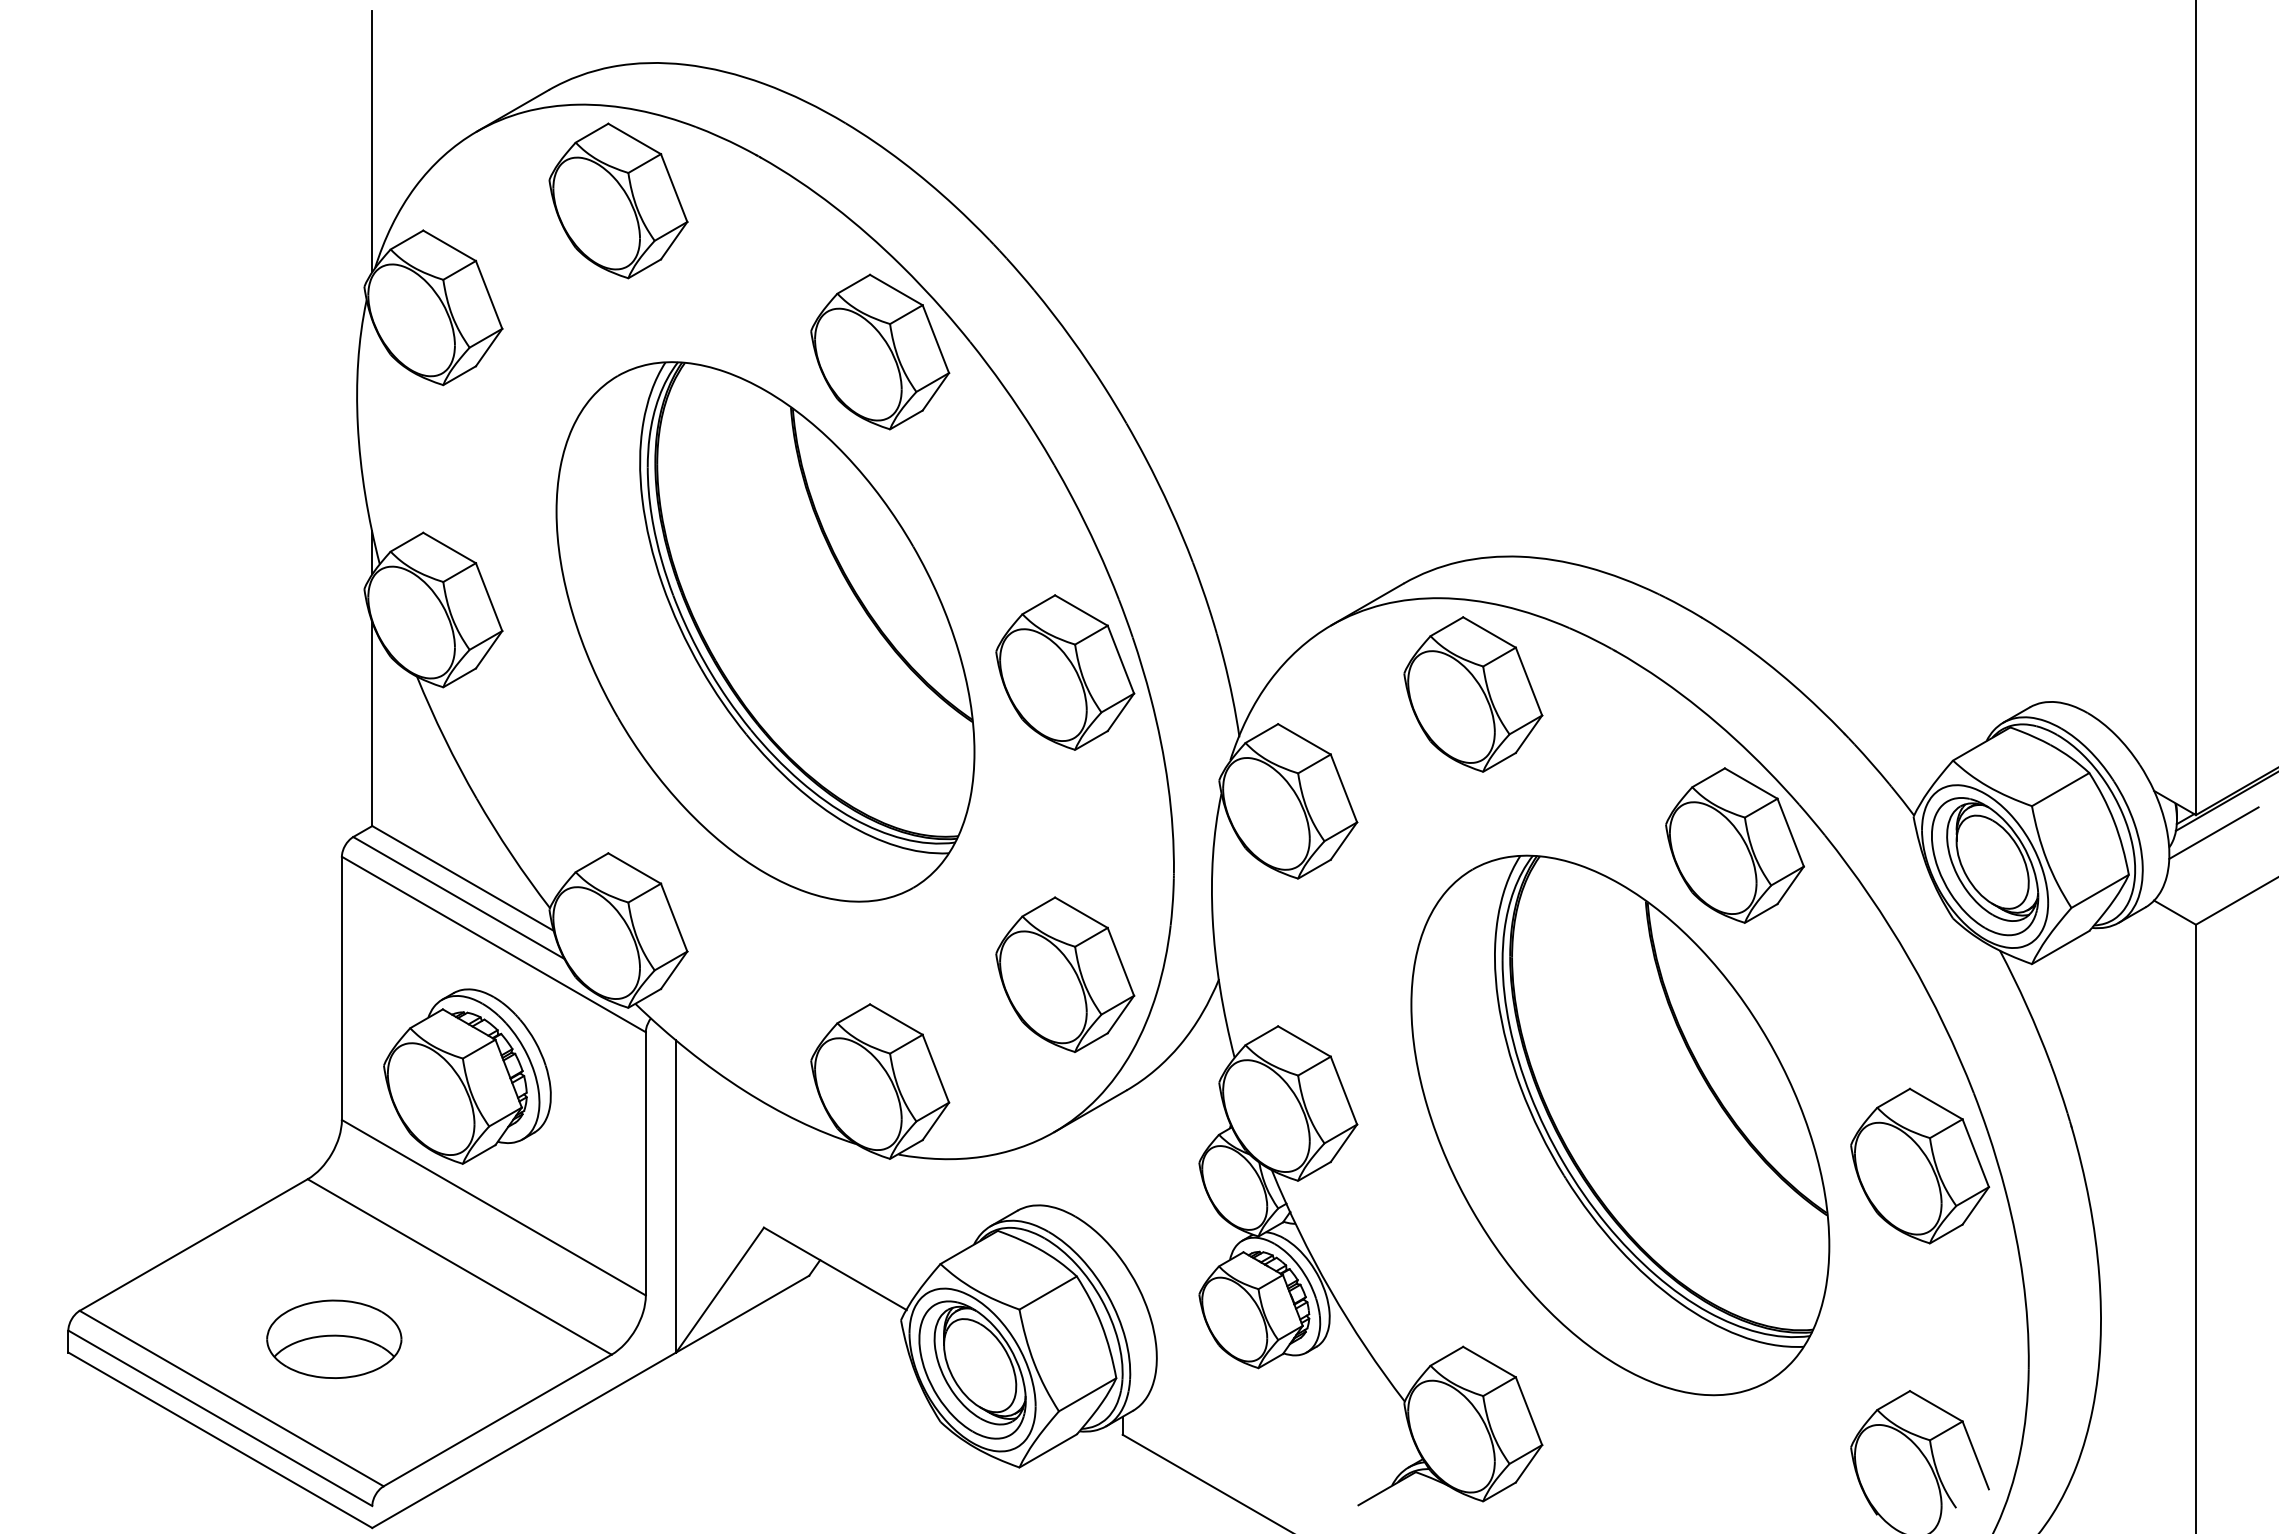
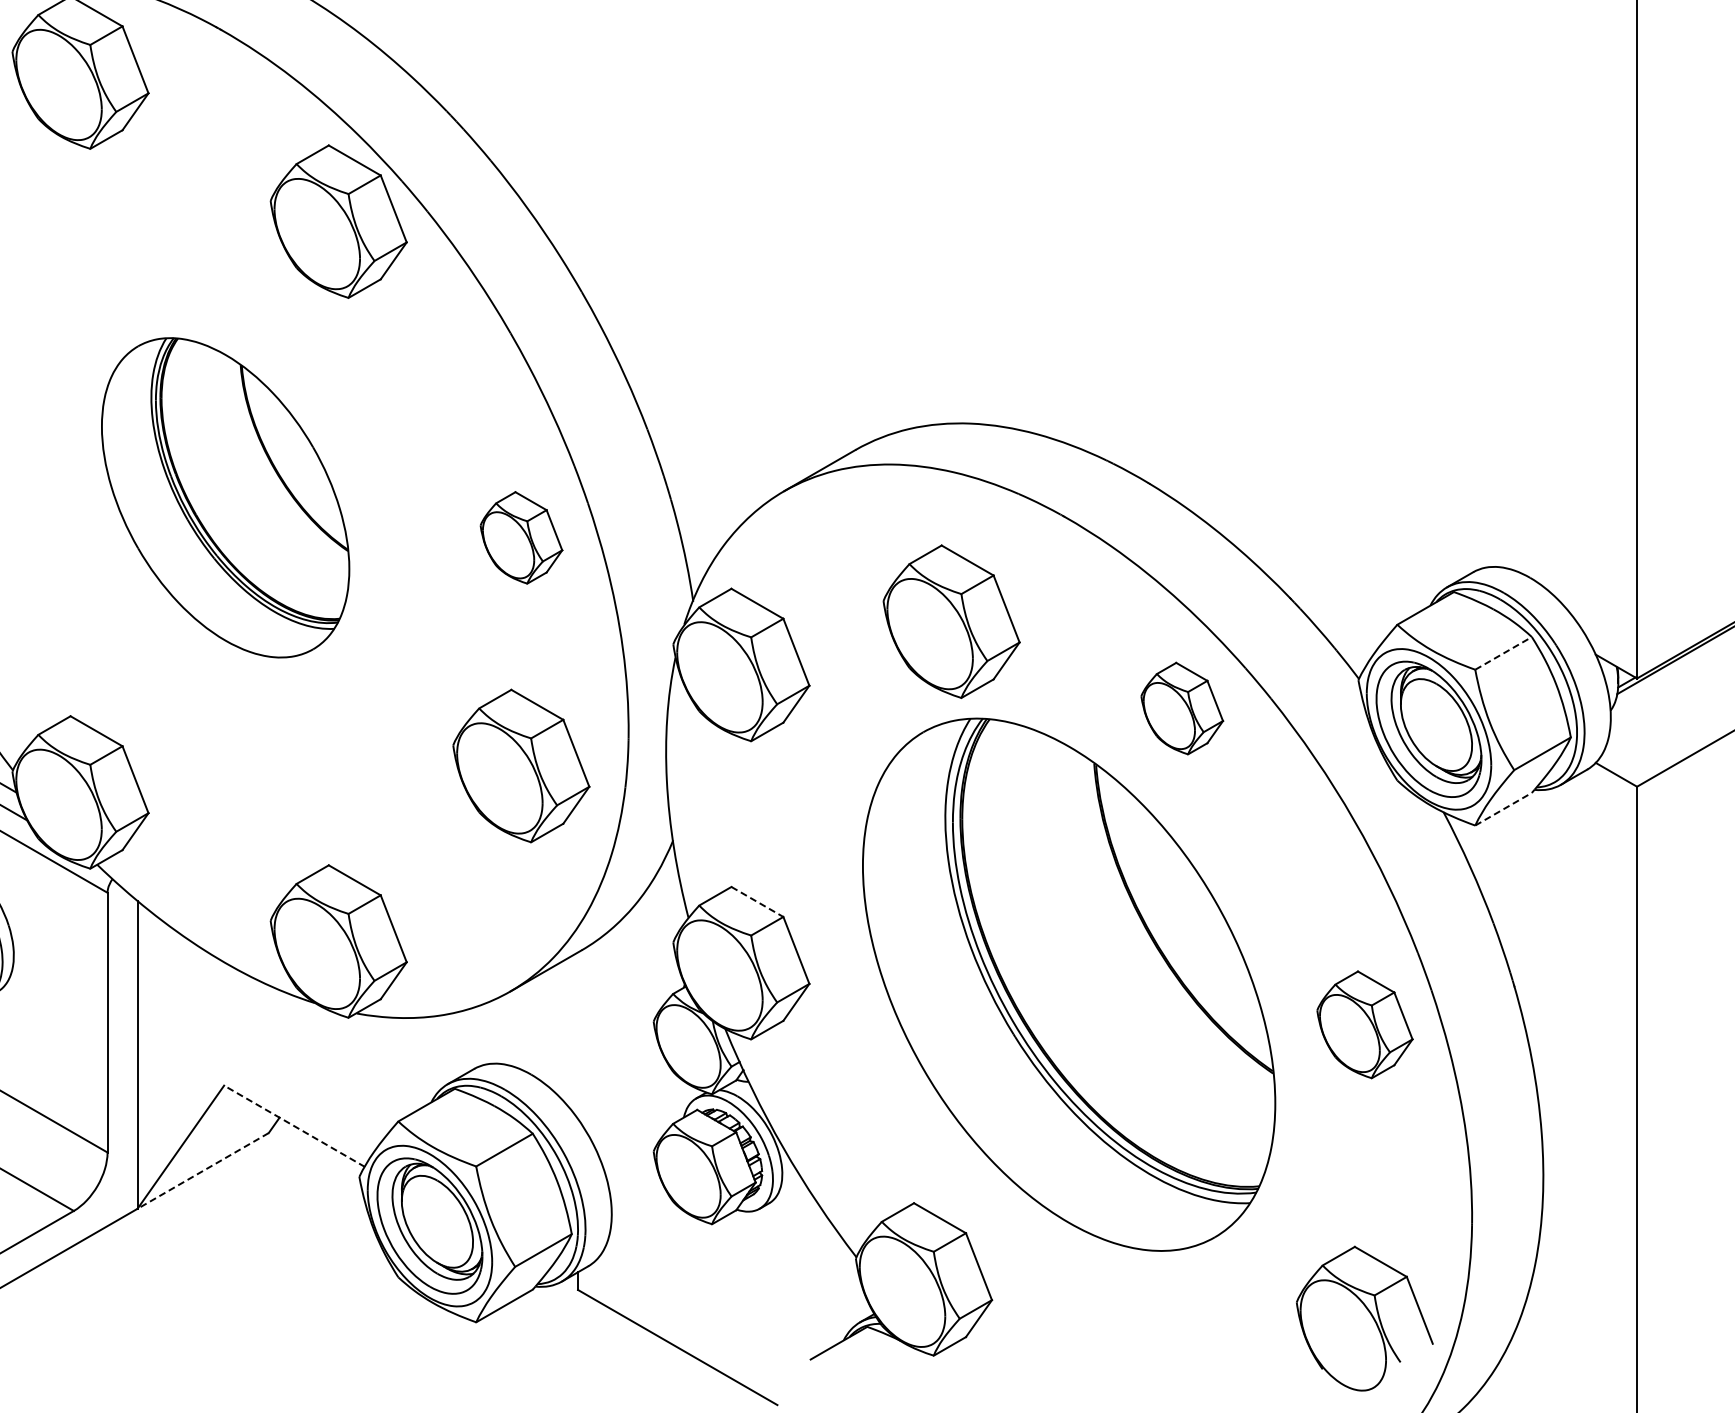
part: (765, 631) -> (225, 497), size x0.6
part: (1065, 672) -> (521, 537), size x0.6
part: (1473, 694) -> (951, 621), moved
line: (2061, 789) -> (1504, 653), solid -> dashed
line: (2213, 832) -> (1654, 695), removed
part: (1734, 845) -> (1181, 708), size x0.6
line: (2061, 947) -> (1504, 809), solid -> dashed
part: (1065, 974) -> (521, 765), moved
line: (1304, 1041) -> (757, 901), solid -> dashed
part: (1920, 1165) -> (1365, 1024), size x0.7
line: (834, 1268) -> (293, 1125), solid -> dashed
line: (742, 1314) -> (202, 1171), solid -> dashed

